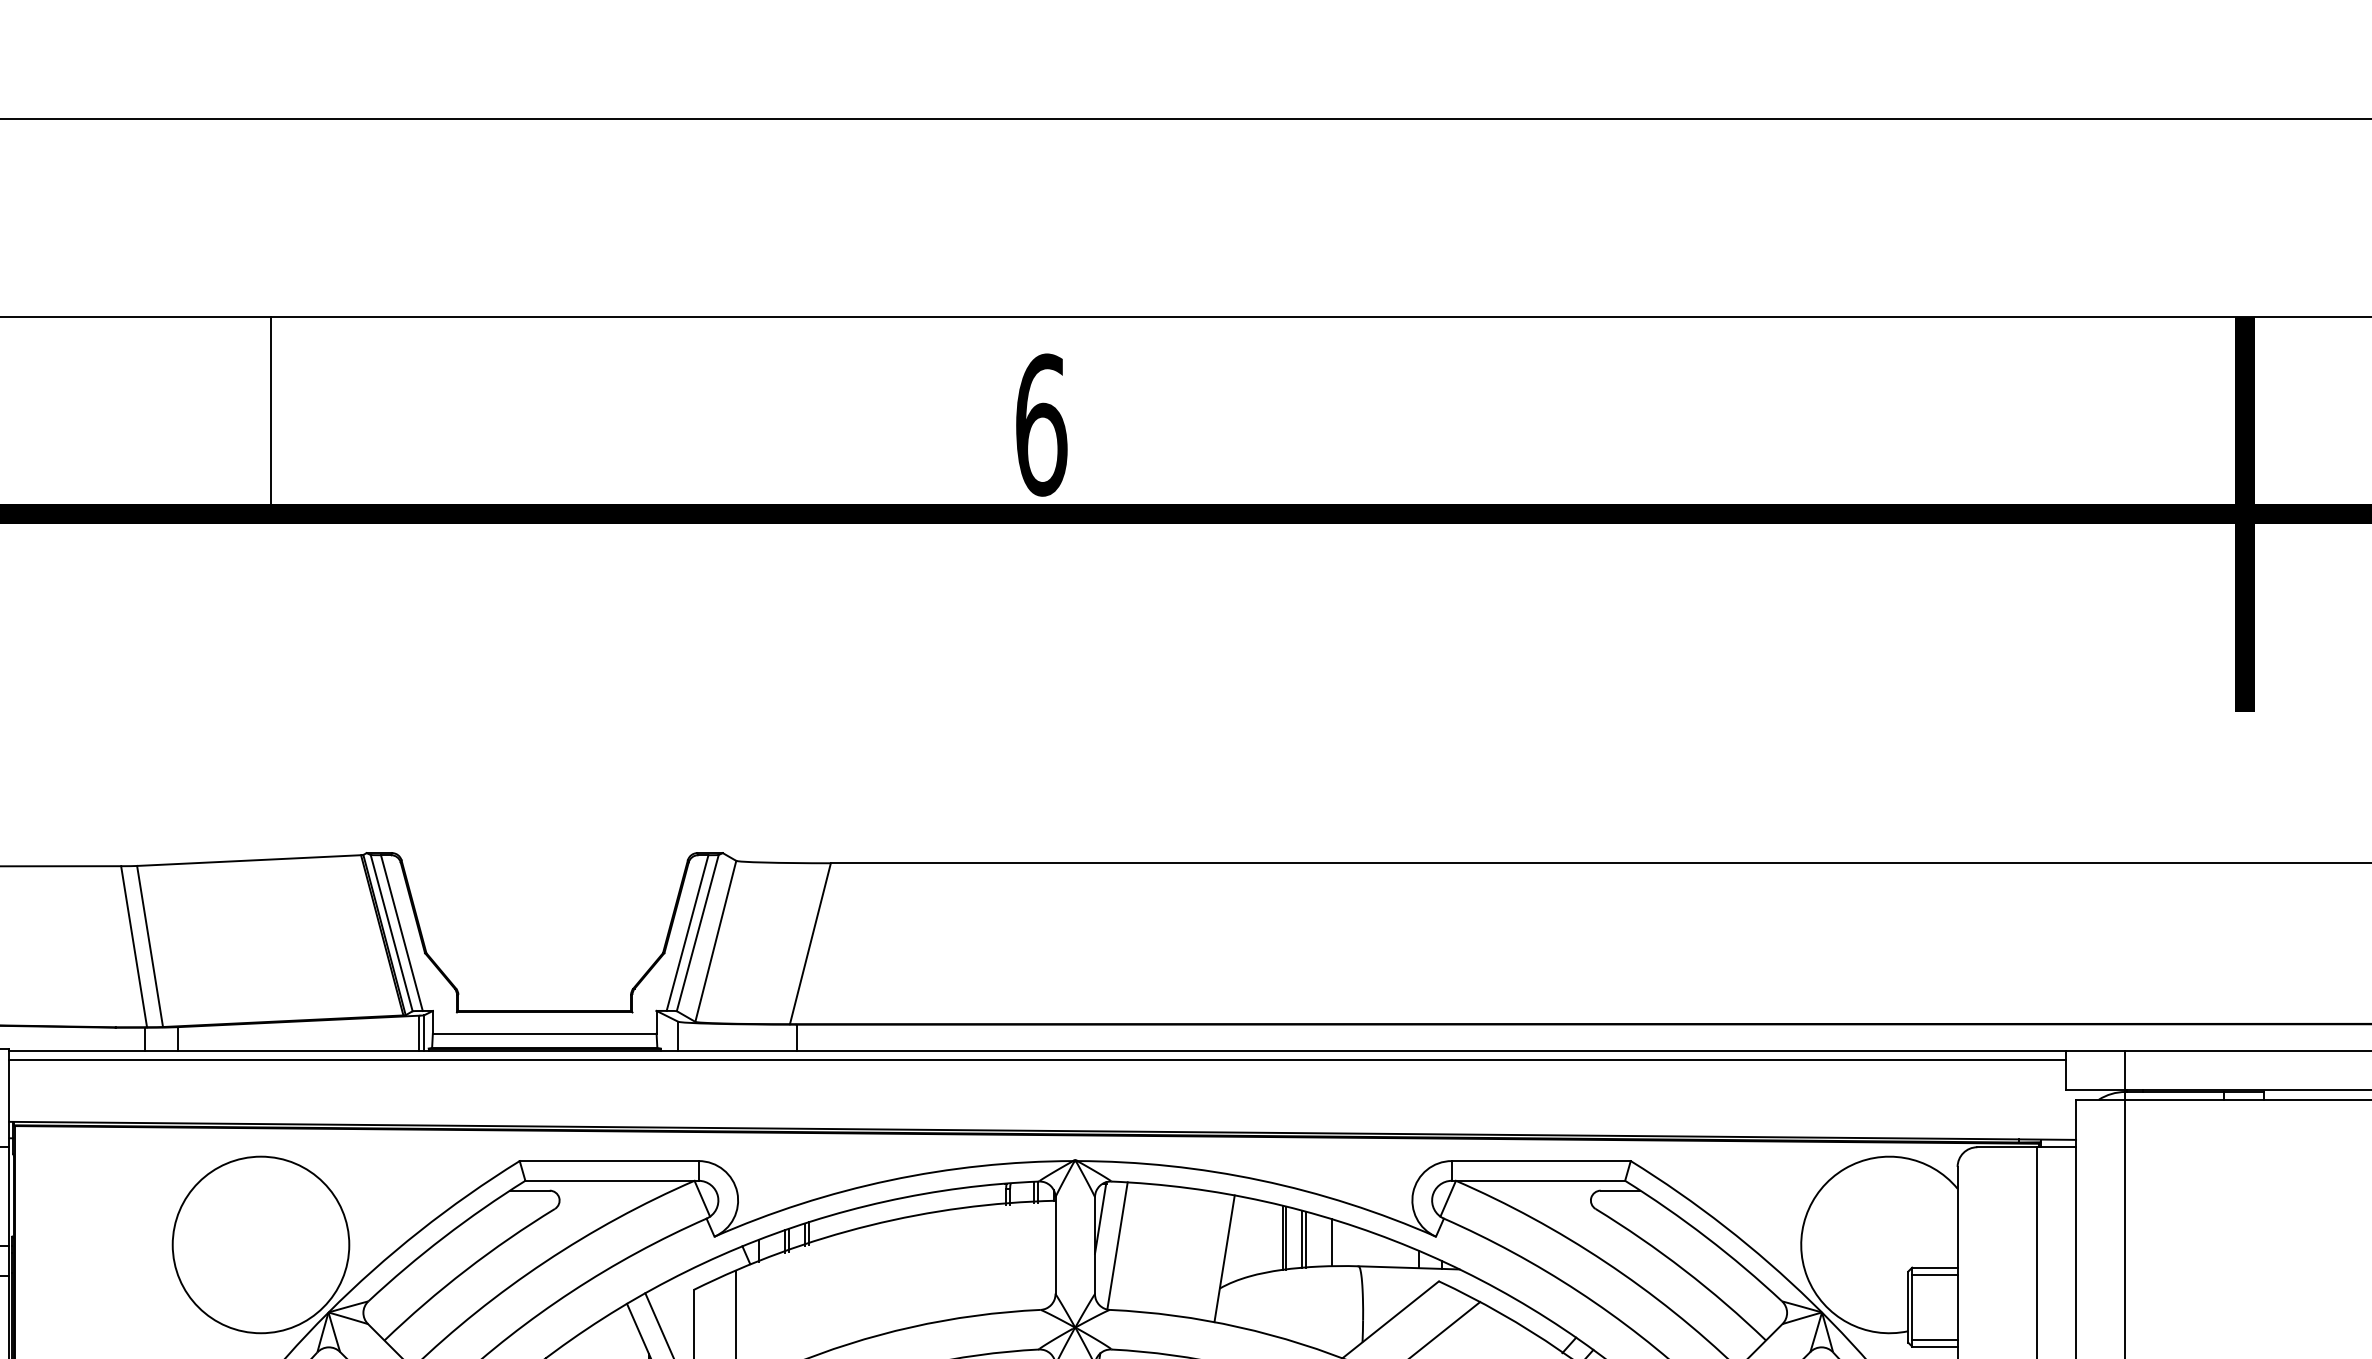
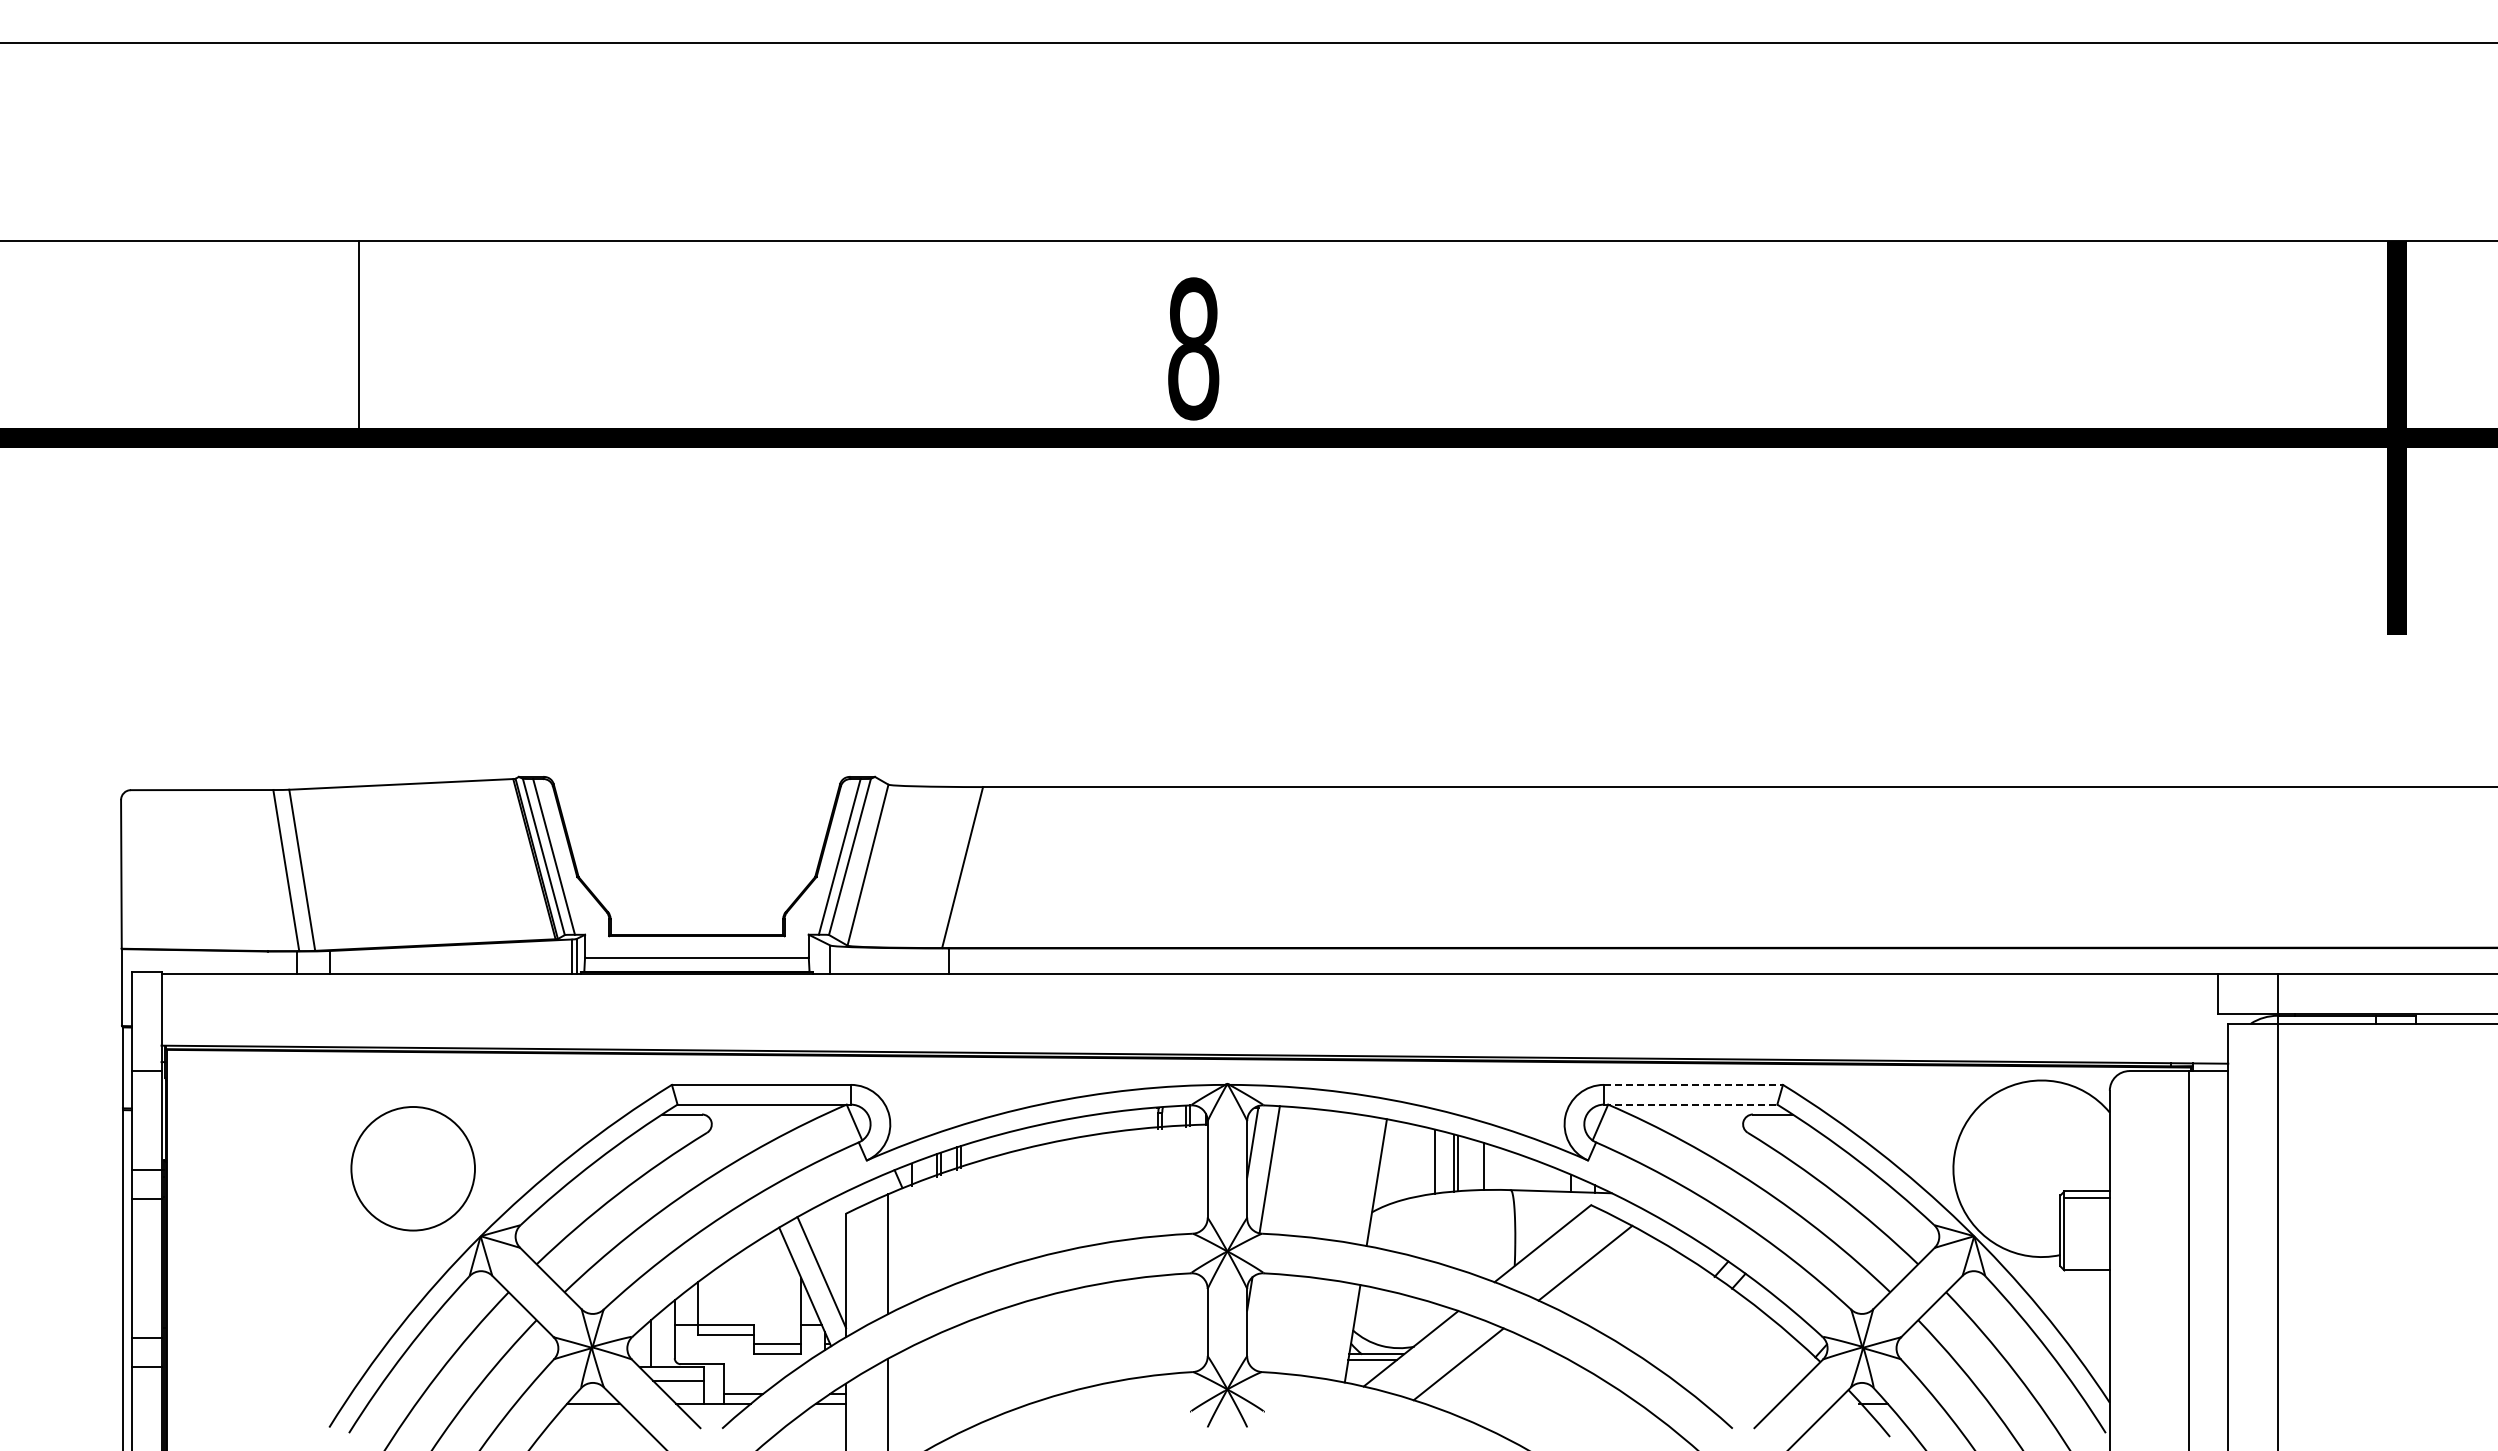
line: (271, 415) -> (359, 339), moved
text: (1041, 424) -> (1193, 348), 6 -> 8
line: (1037, 1060) -> (1189, 984), removed
line: (1542, 1160) -> (1694, 1084), solid -> dashed
line: (1538, 1180) -> (1690, 1104), solid -> dashed
line: (1286, 1237) -> (1438, 1161), removed
circle: (260, 1244) -> (412, 1168), size x0.7
line: (1934, 1339) -> (2086, 1263), removed

